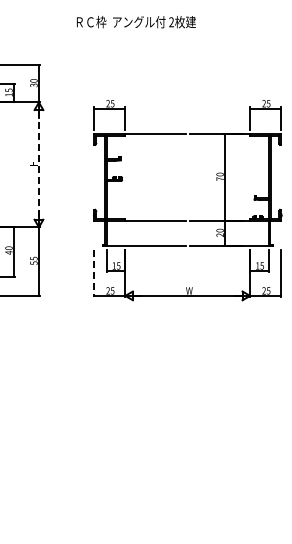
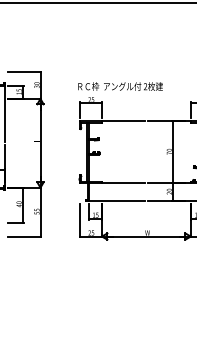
text: (136, 22) -> (120, 86), moved
line: (38, 164) -> (40, 143), dashed -> solid
line: (94, 273) -> (80, 220), dashed -> solid

